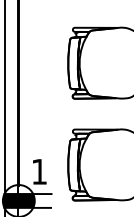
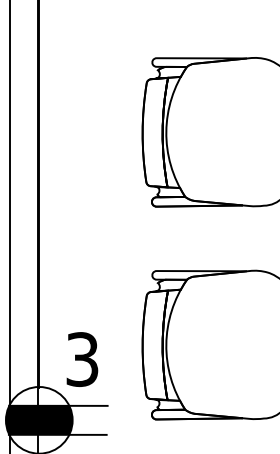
text: (39, 171) -> (82, 358), 1 -> 3

